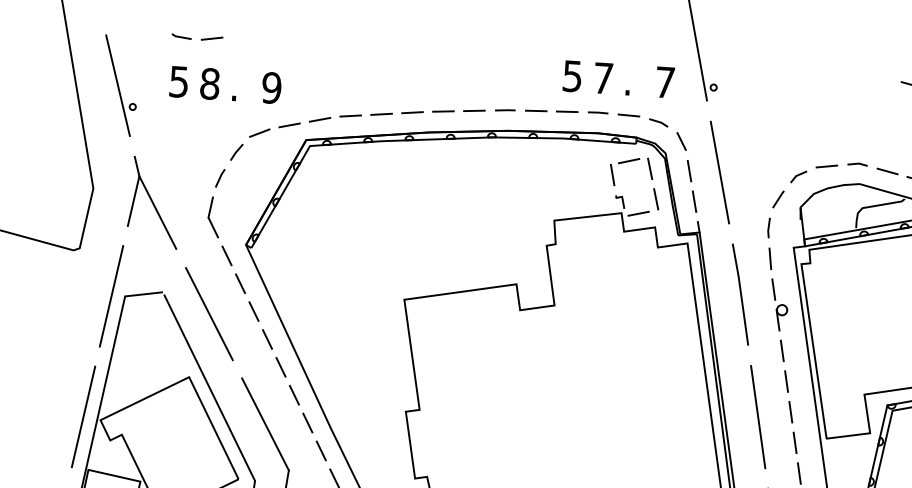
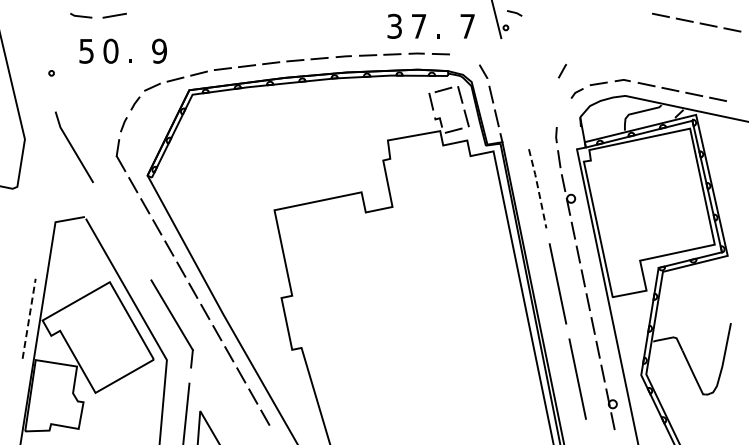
part: (197, 37) -> (98, 15), size x1.4
text: (572, 75) -> (394, 25), 5 -> 3
text: (209, 84) -> (110, 51), 8 -> 0
line: (117, 85) -> (38, 57), removed
line: (658, 122) -> (514, 13), moved
line: (720, 171) -> (515, 93), removed
line: (778, 199) -> (562, 71), moved
line: (132, 200) -> (56, 146), removed
line: (741, 294) -> (538, 188), solid -> dashed
line: (111, 295) -> (44, 222), removed
line: (209, 313) -> (122, 231), removed
line: (84, 416) -> (29, 318), solid -> dashed

